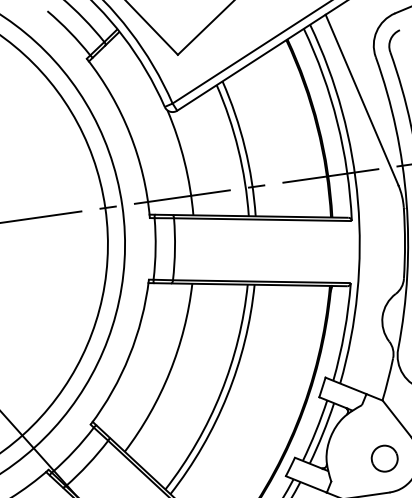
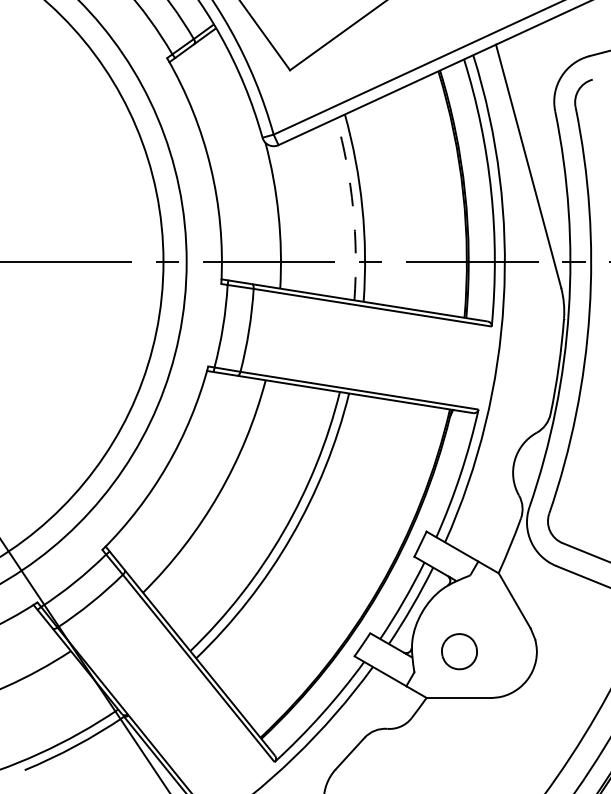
arc: (238, 149) -> (353, 208), solid -> dashed
part: (384, 458) -> (459, 651), moved

